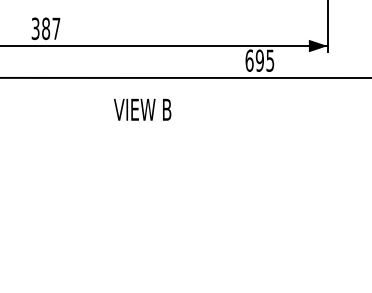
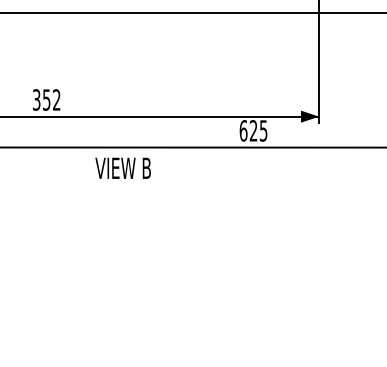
text: (50, 28) -> (51, 99), 387 -> 352
text: (259, 60) -> (253, 130), 695 -> 625
text: (141, 108) -> (122, 167), moved

